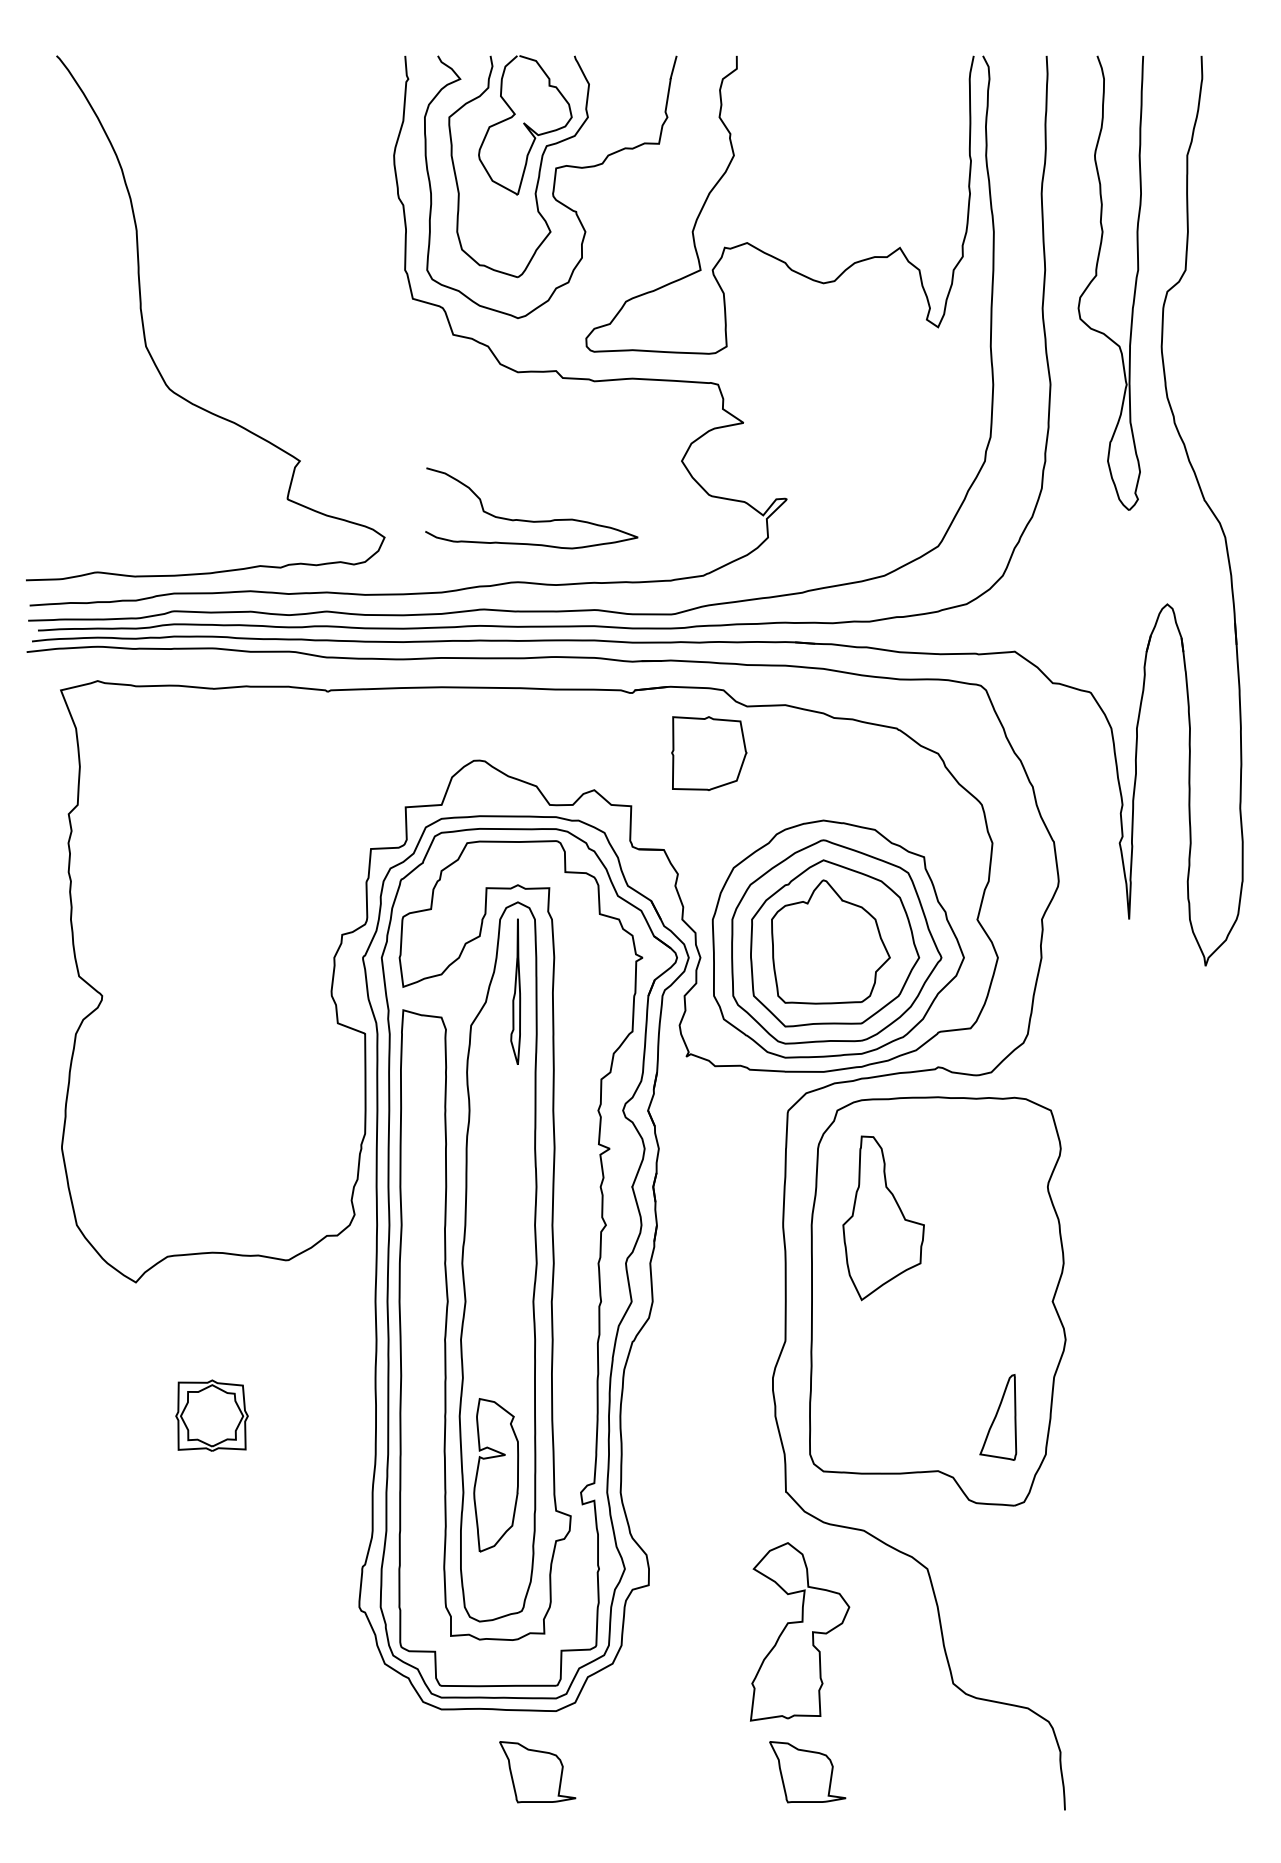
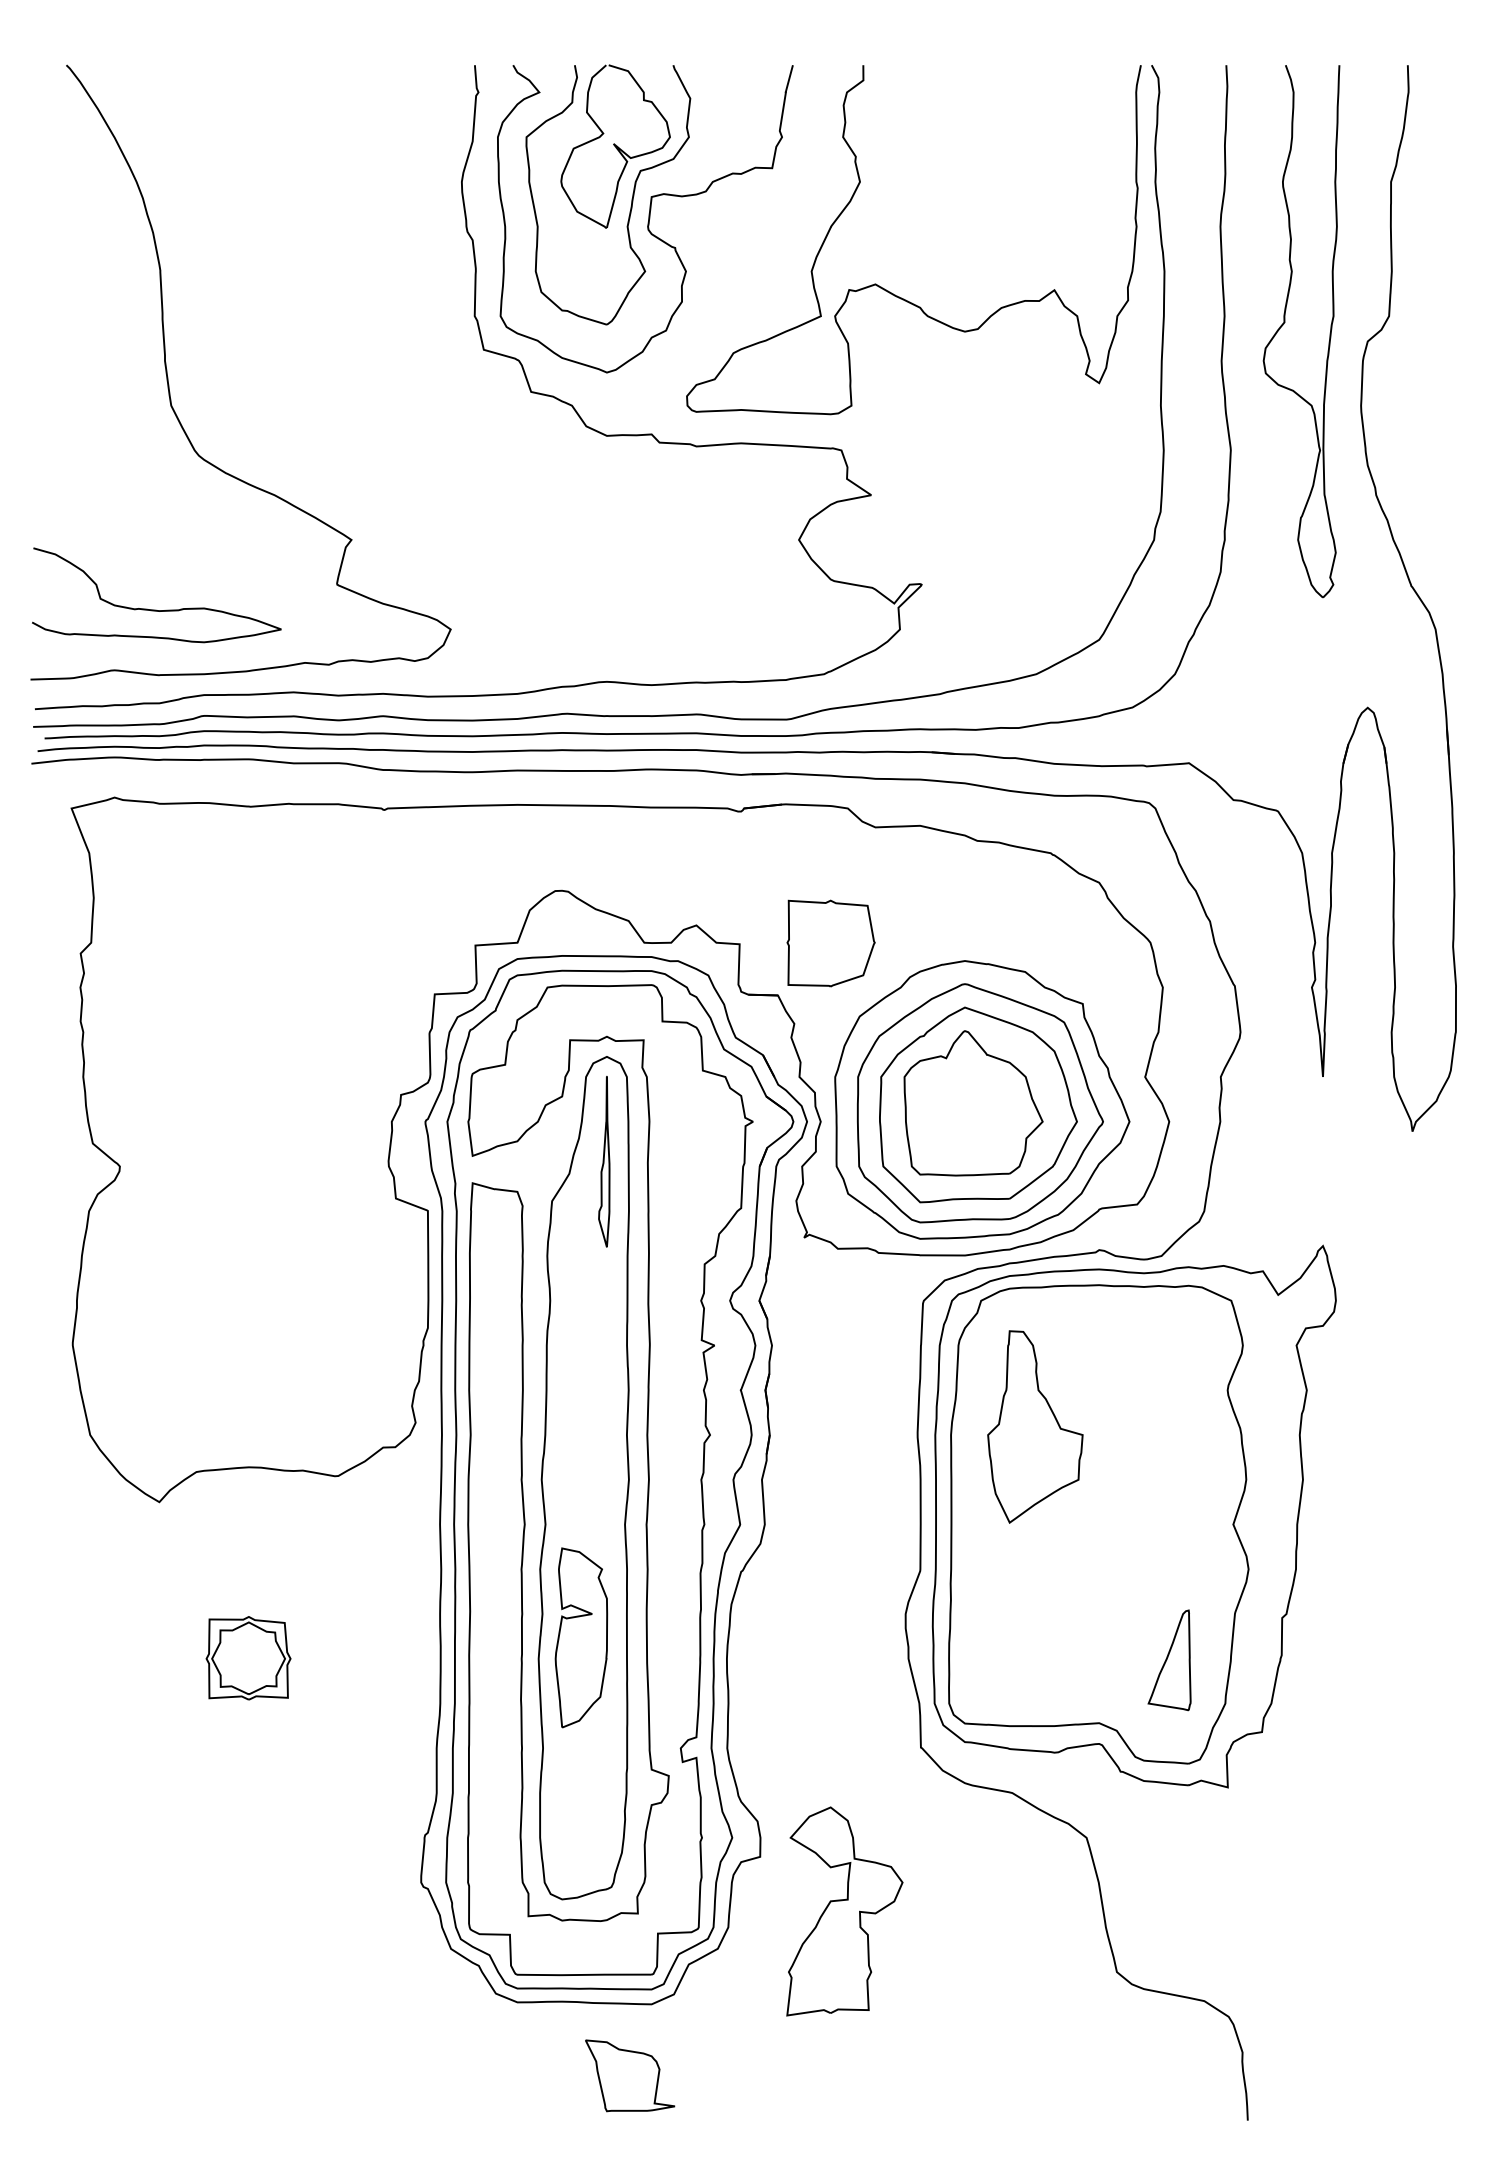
curve: (531, 520) -> (156, 609), moved
part: (709, 753) -> (831, 943), moved
part: (968, 1294) -> (1134, 1516), added
part: (495, 1475) -> (580, 1638), moved
part: (800, 1631) -> (845, 1911), moved
part: (807, 1772) -> (946, 2076), removed

